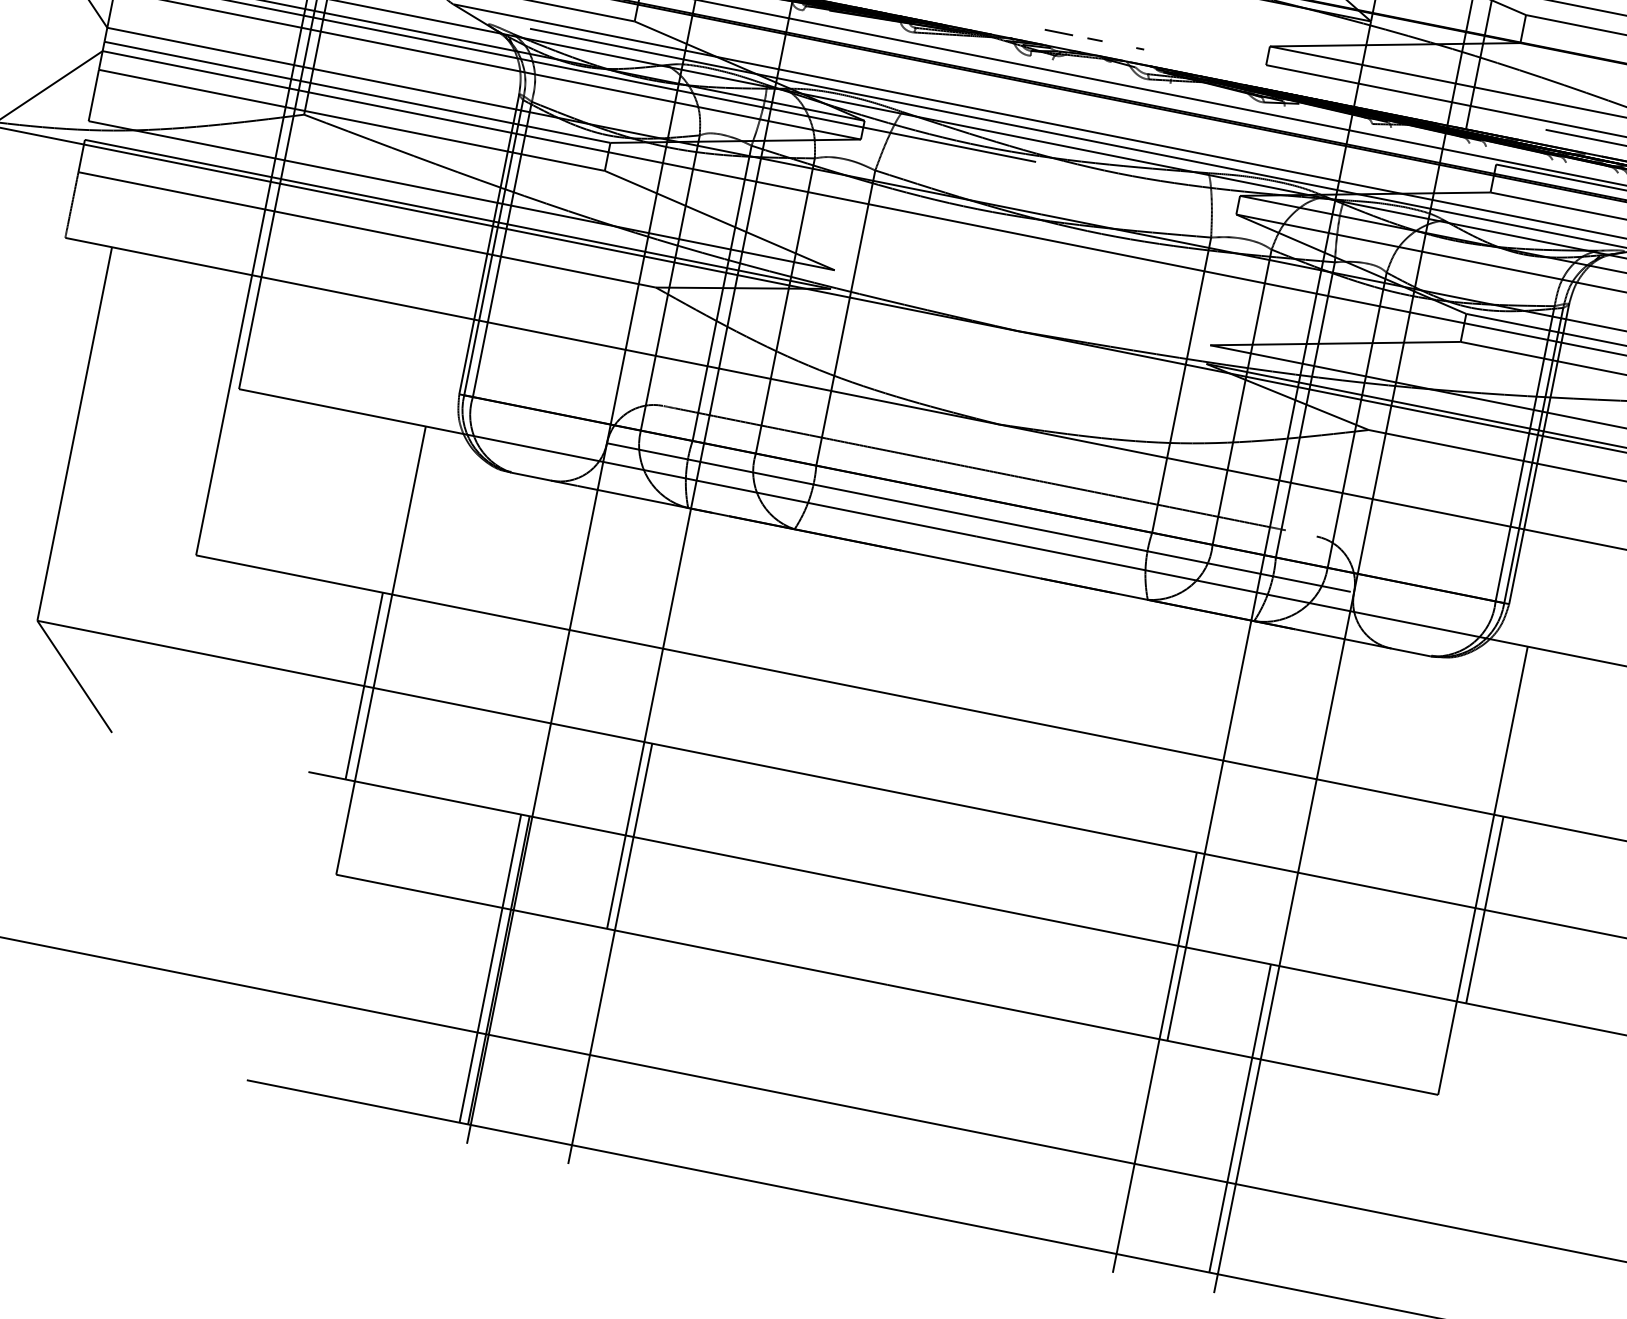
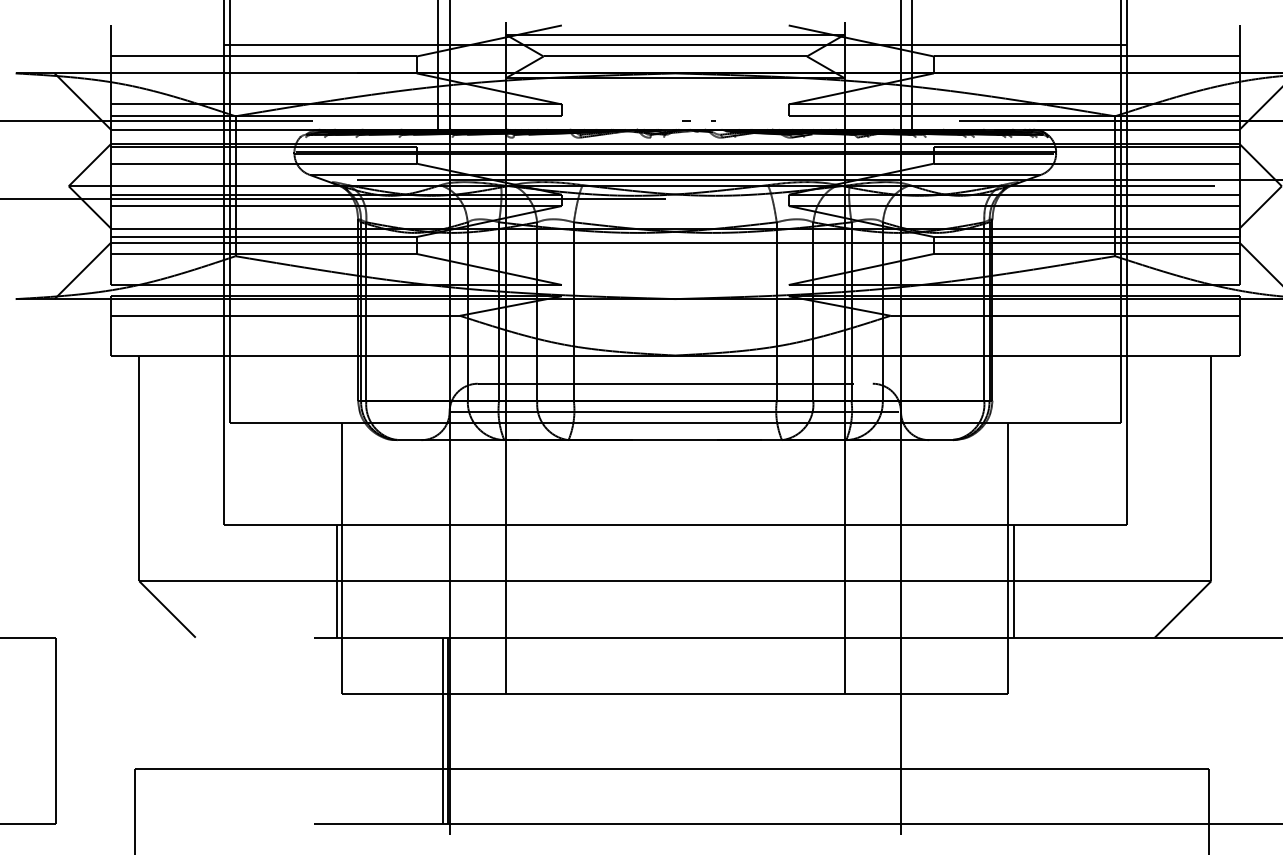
line: (1059, 31) -> (664, 120), removed
line: (609, 954) -> (510, 708), removed
line: (1154, 1062) -> (839, 708), removed
line: (1239, 1117) -> (895, 730), removed

